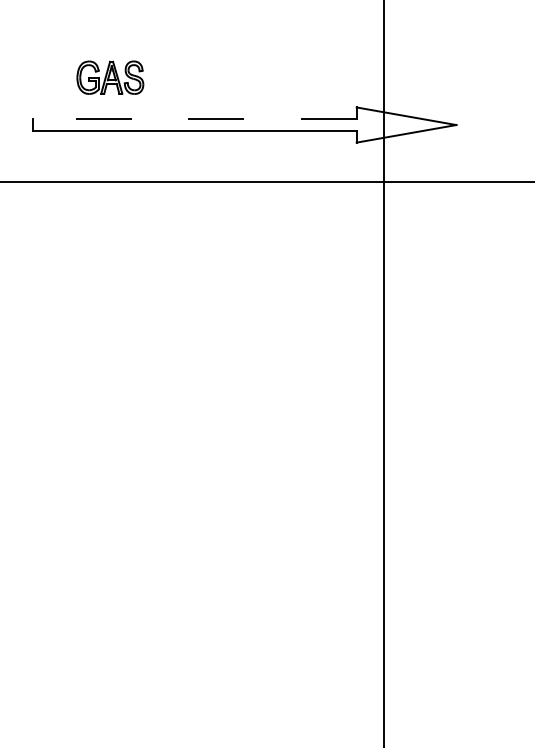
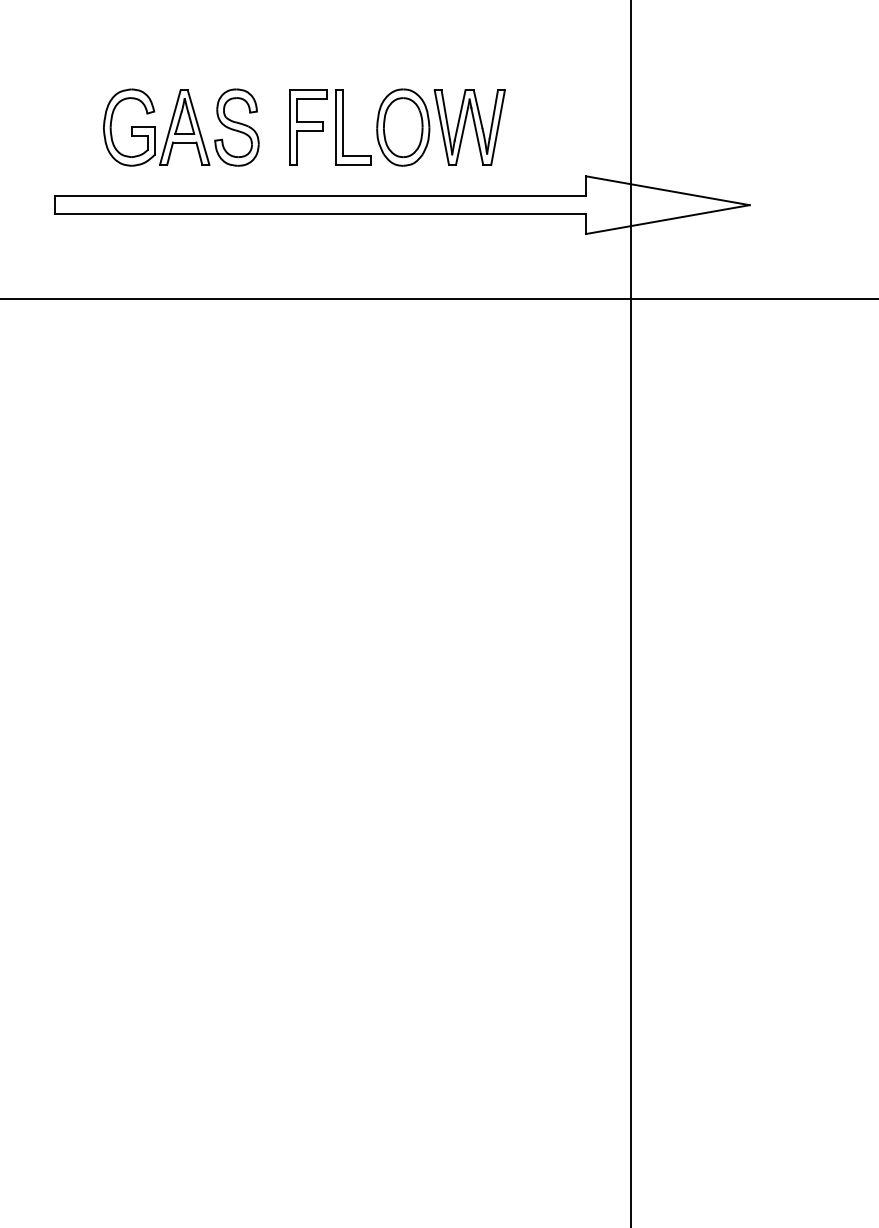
part: (110, 77) -> (181, 127), size x1.43
part: (241, 77) -> (396, 127), added
line: (194, 119) -> (319, 196), dashed -> solid

